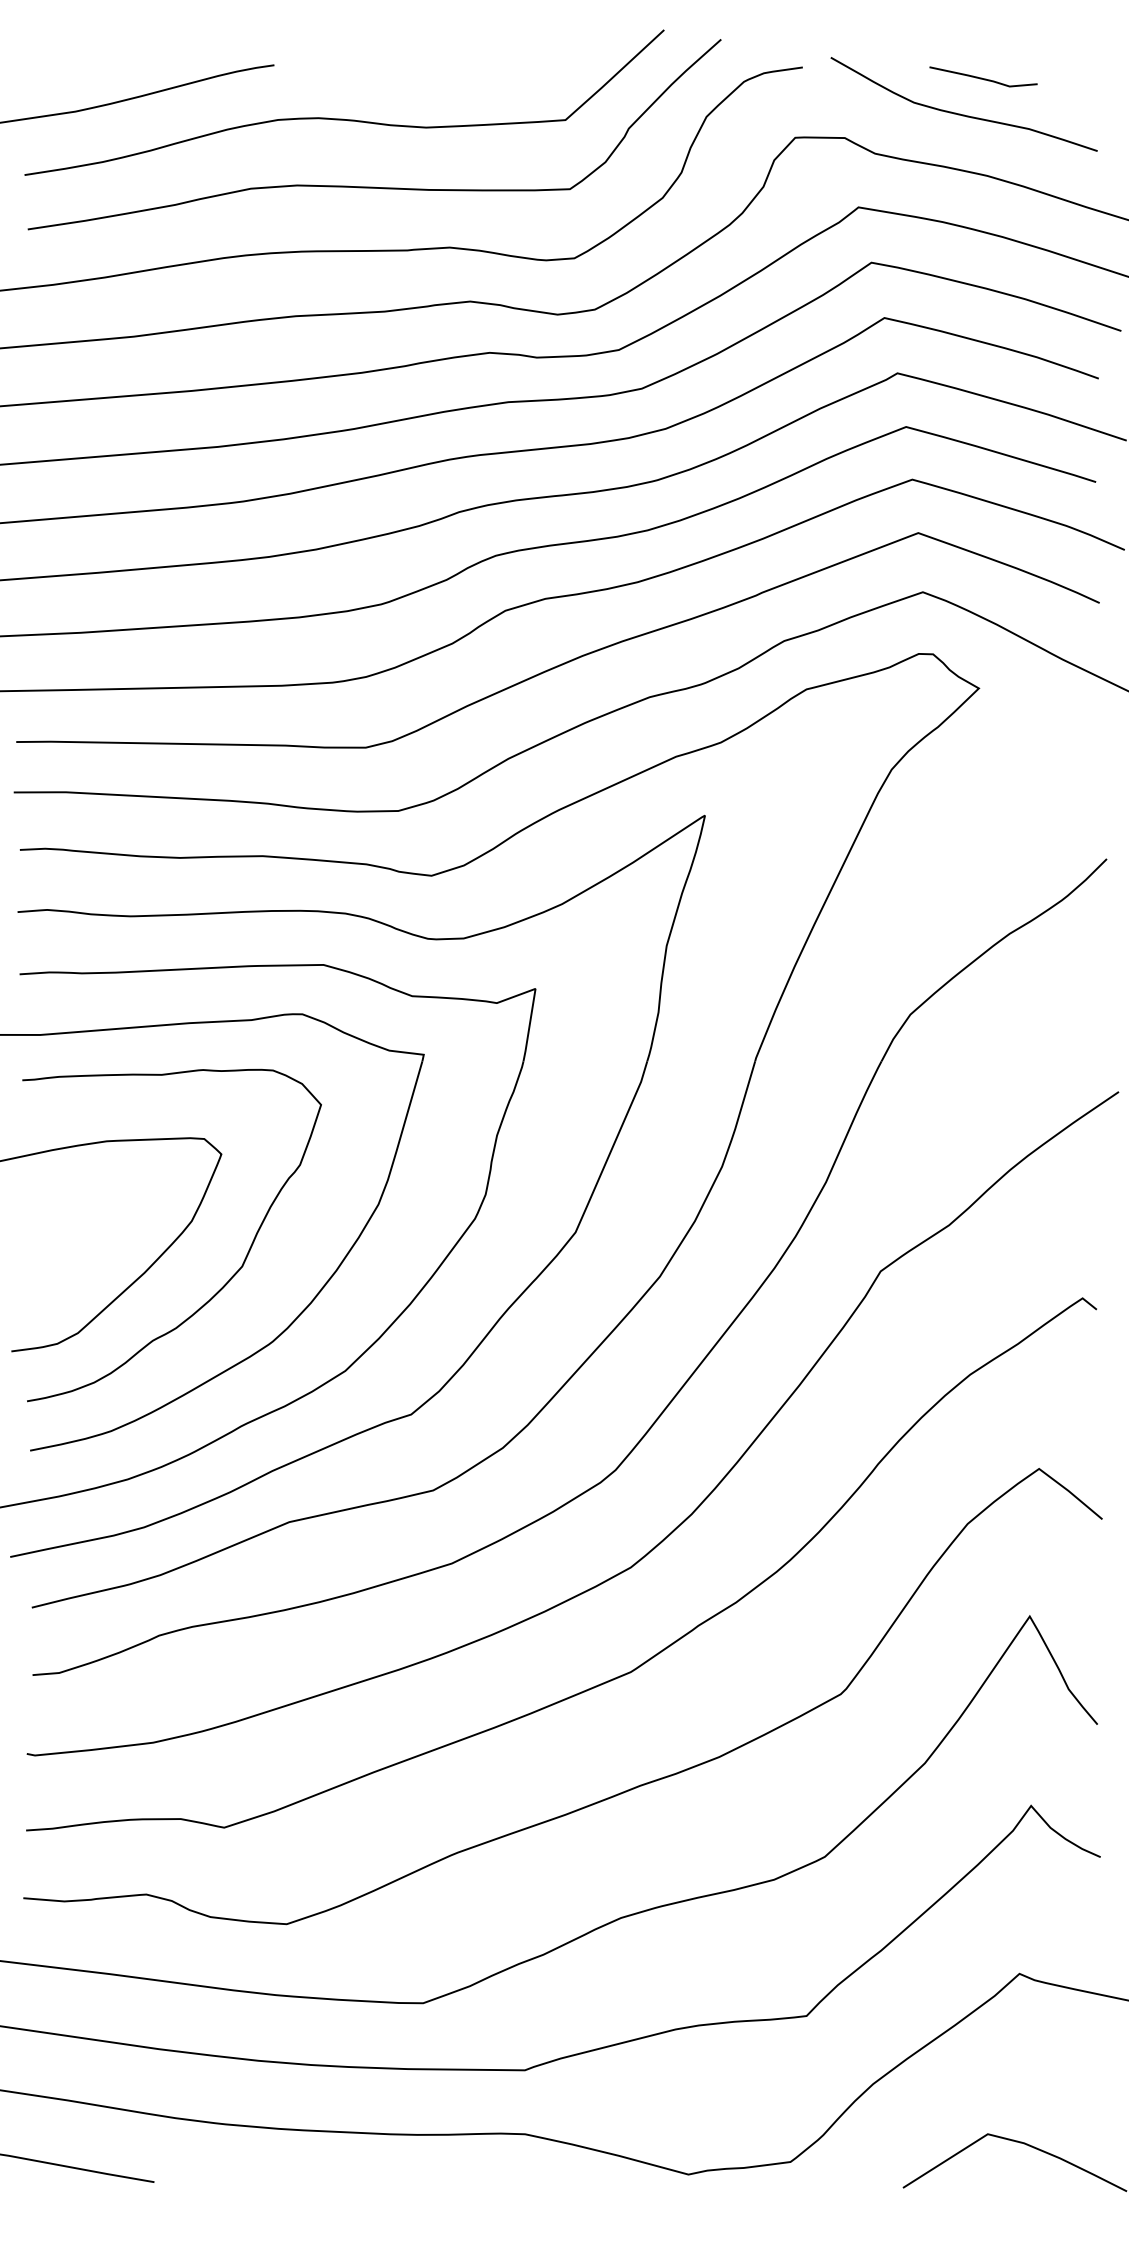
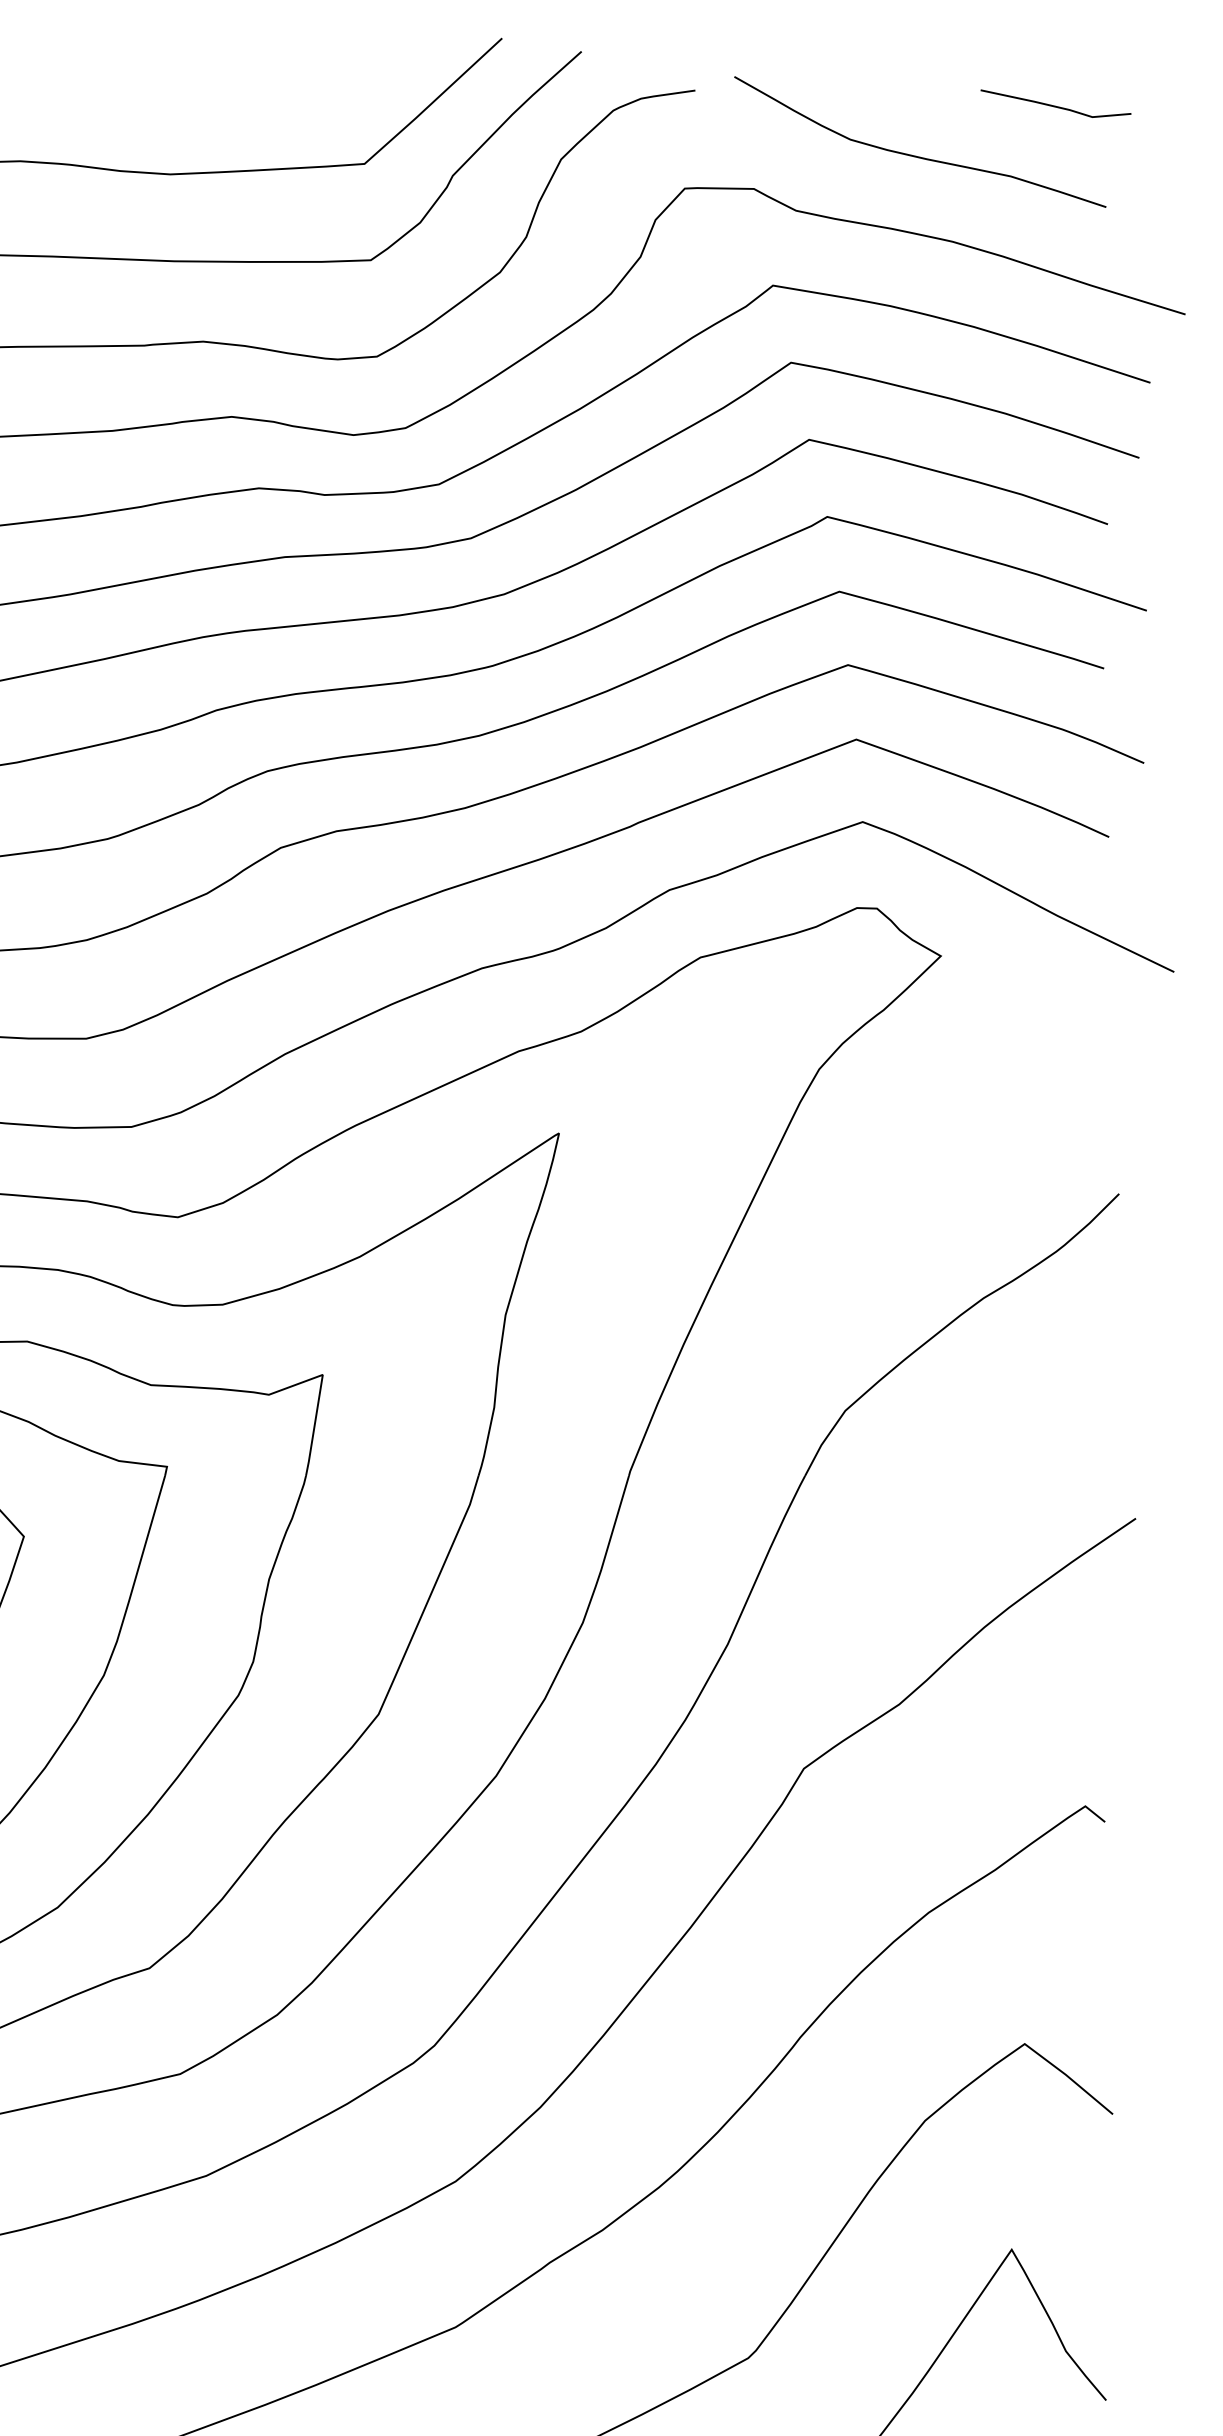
line: (982, 77) -> (1054, 104), moved

